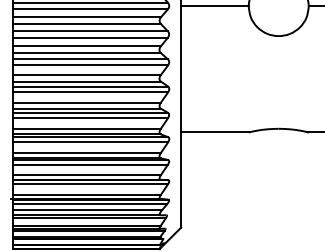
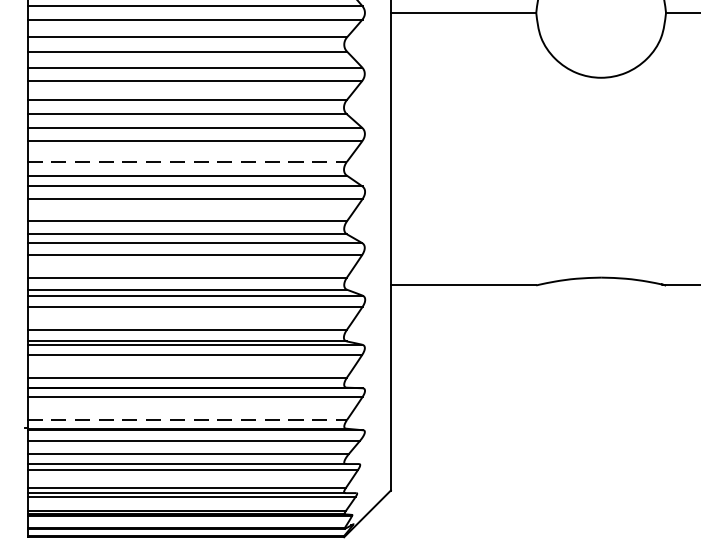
line: (87, 75) -> (188, 162), solid -> dashed
line: (87, 194) -> (188, 419), solid -> dashed

